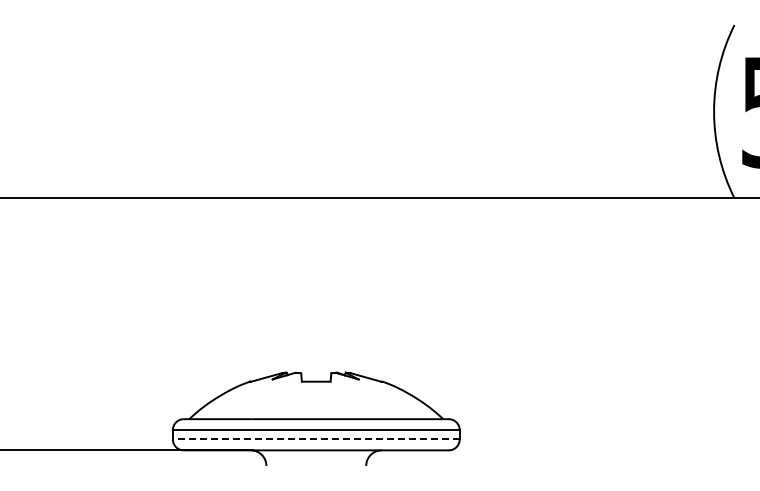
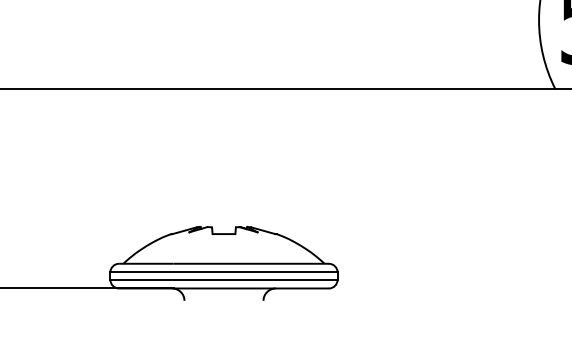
line: (315, 439) -> (223, 279), dashed -> solid

